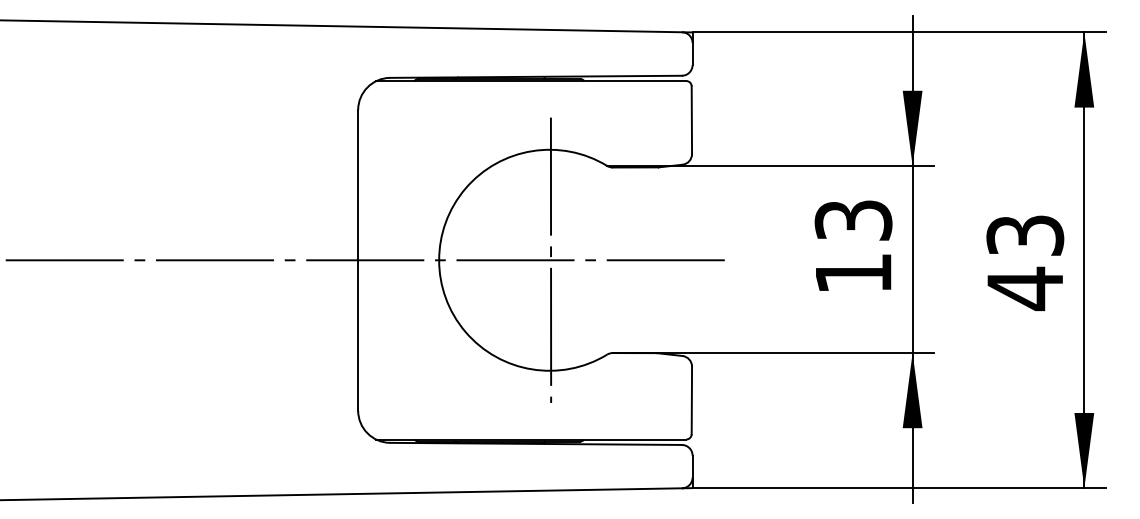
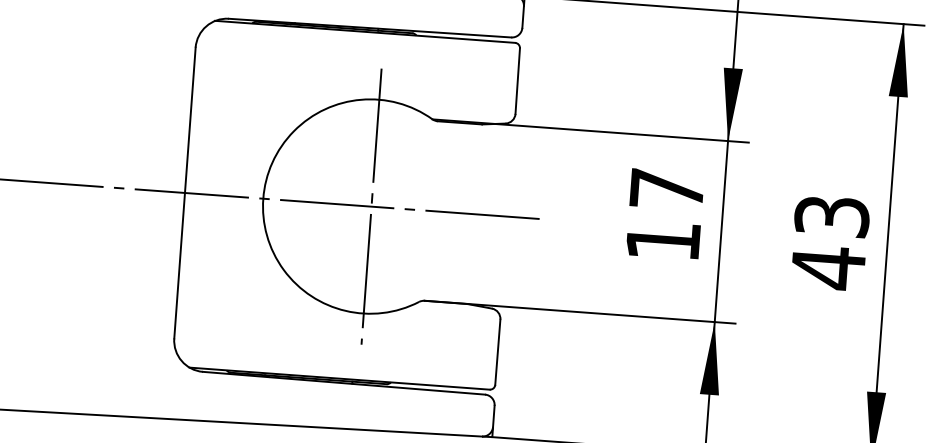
text: (853, 220) -> (666, 189), 13 -> 17

